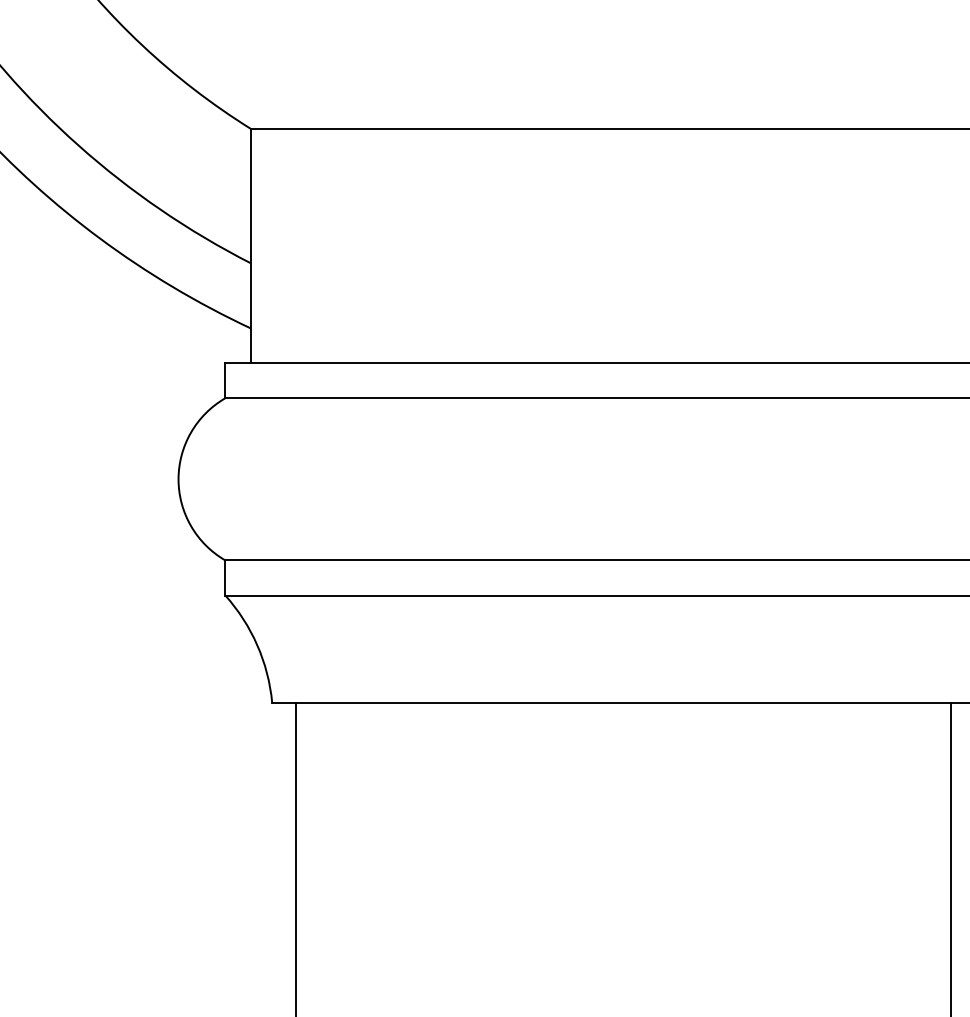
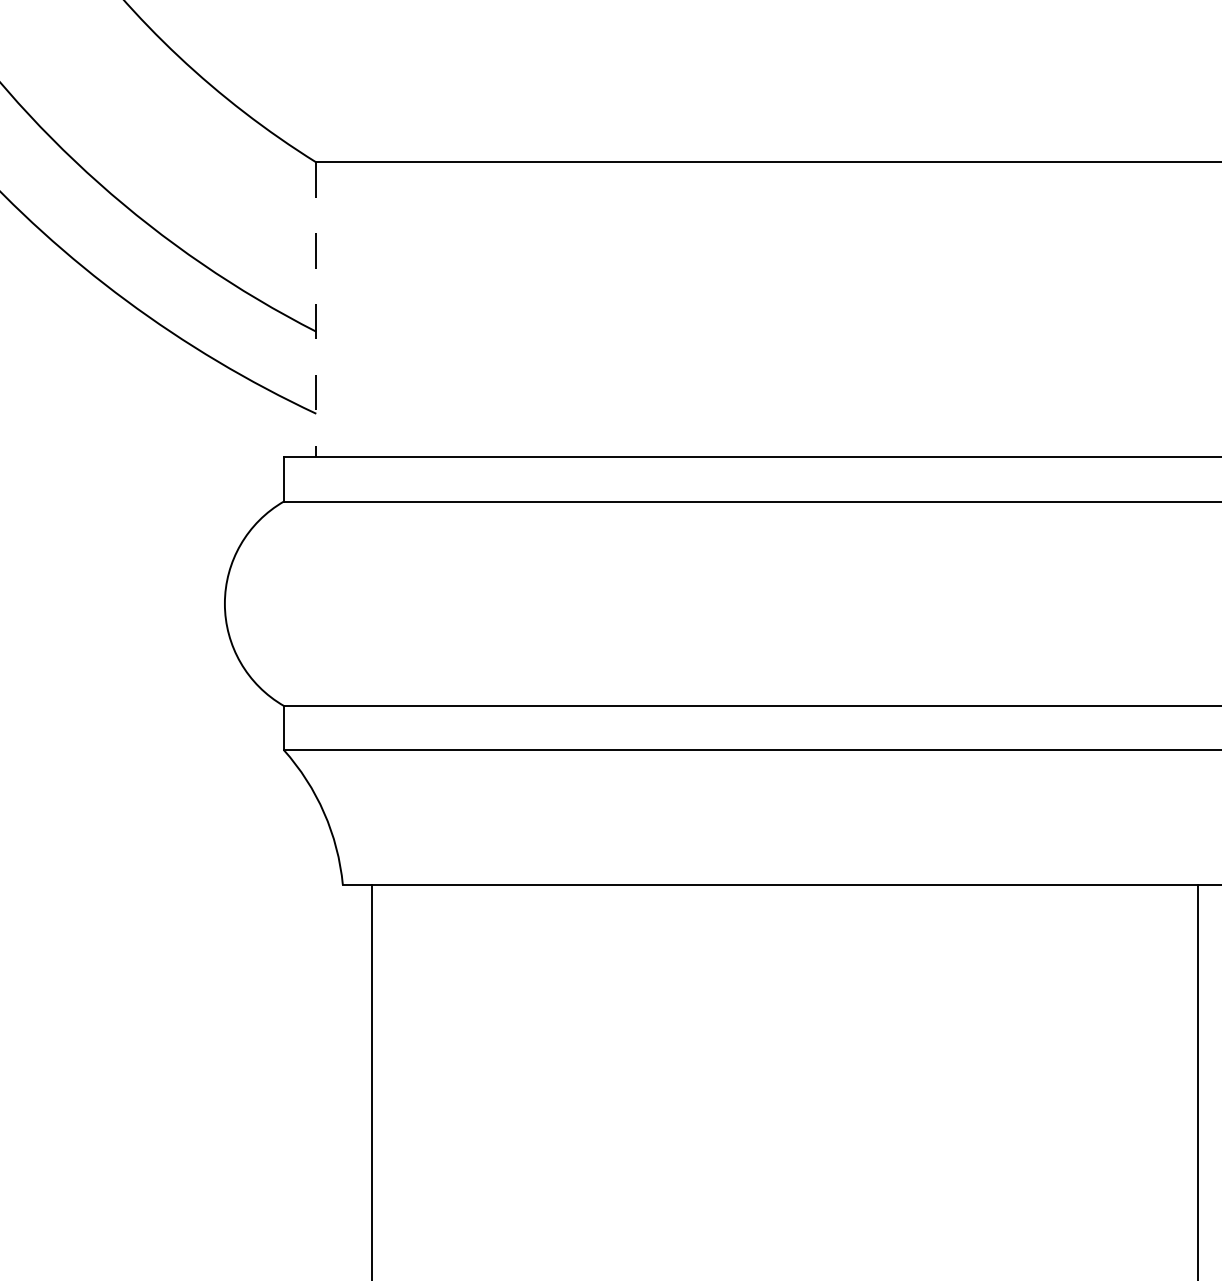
line: (251, 246) -> (316, 310), solid -> dashed

